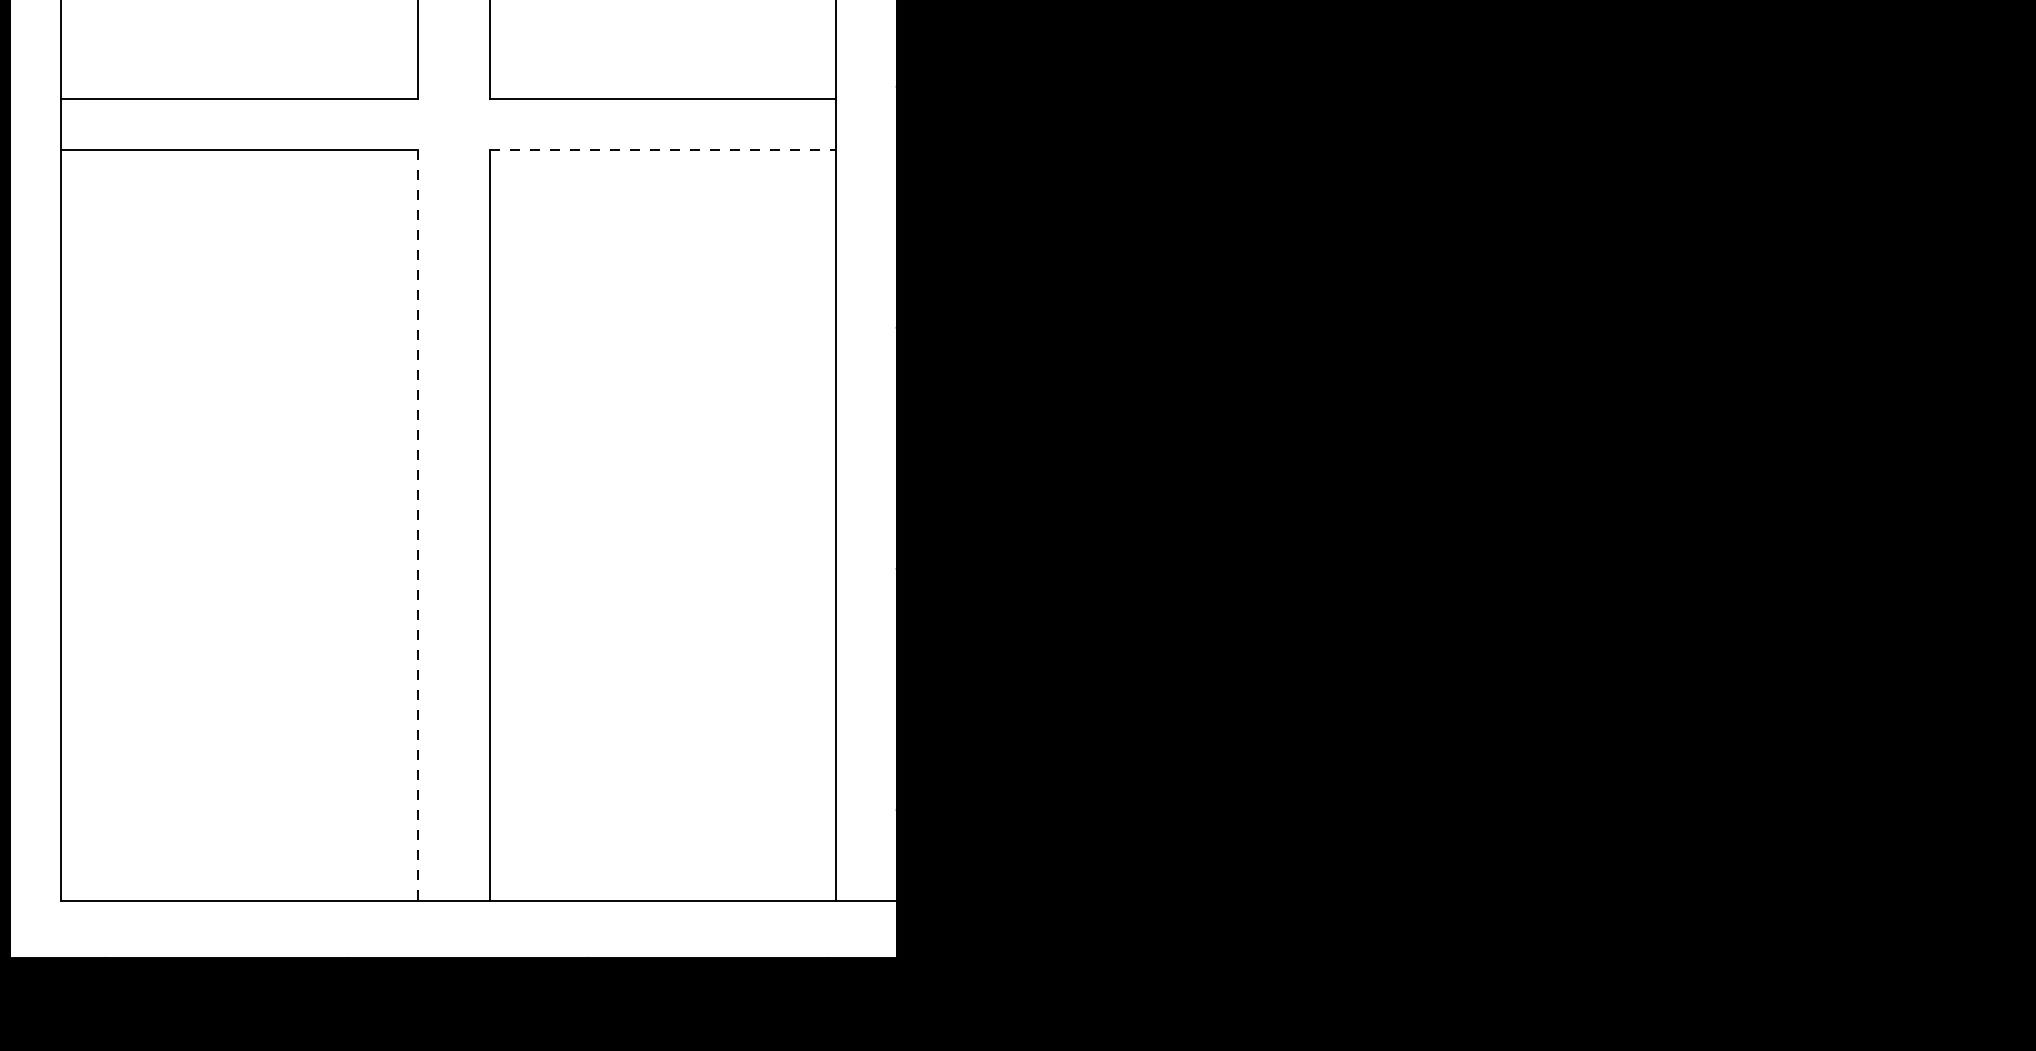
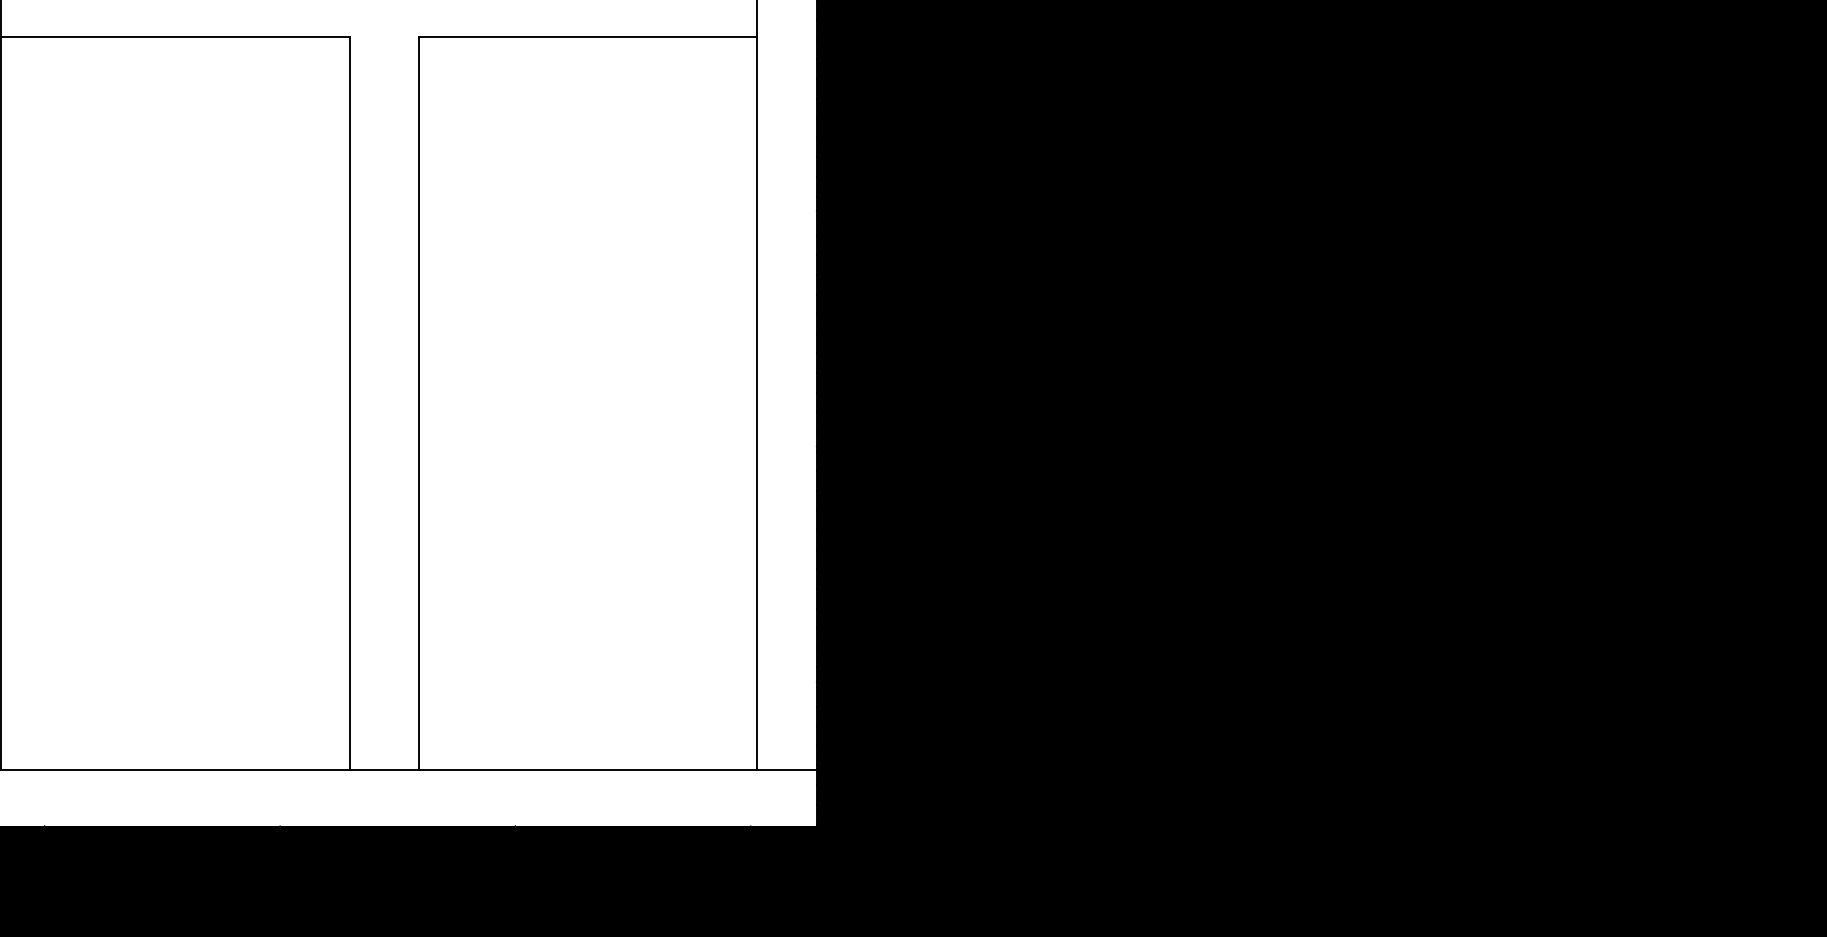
line: (663, 149) -> (589, 36), dashed -> solid
line: (418, 525) -> (349, 404), dashed -> solid

